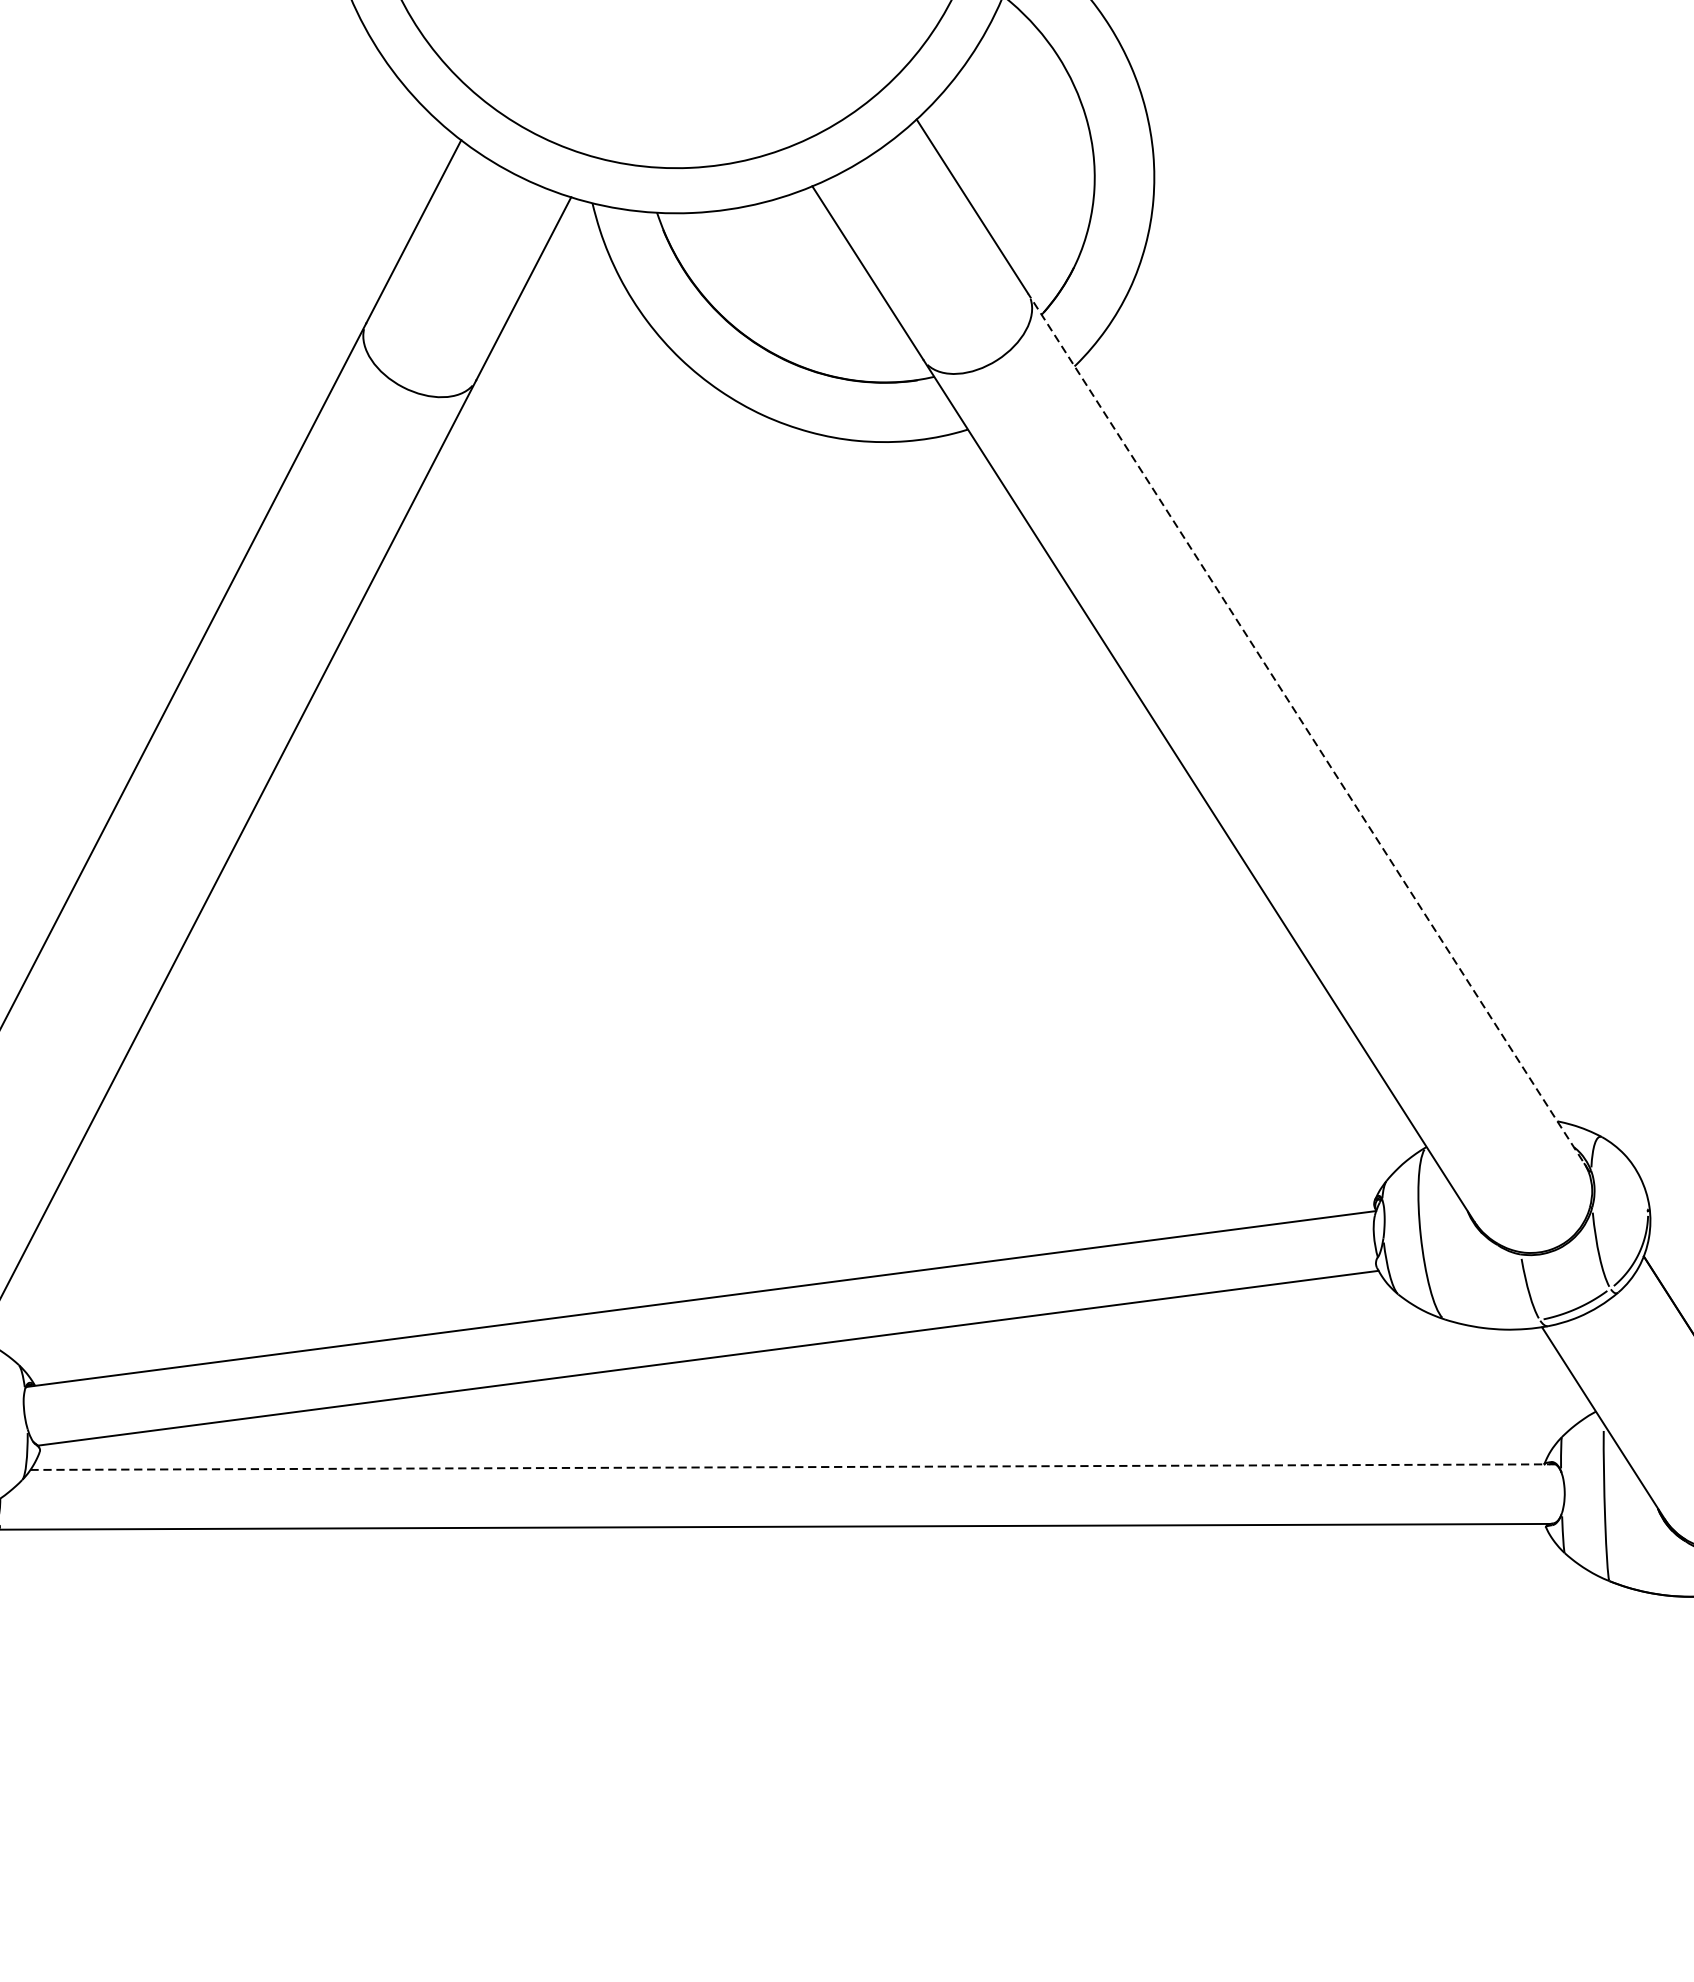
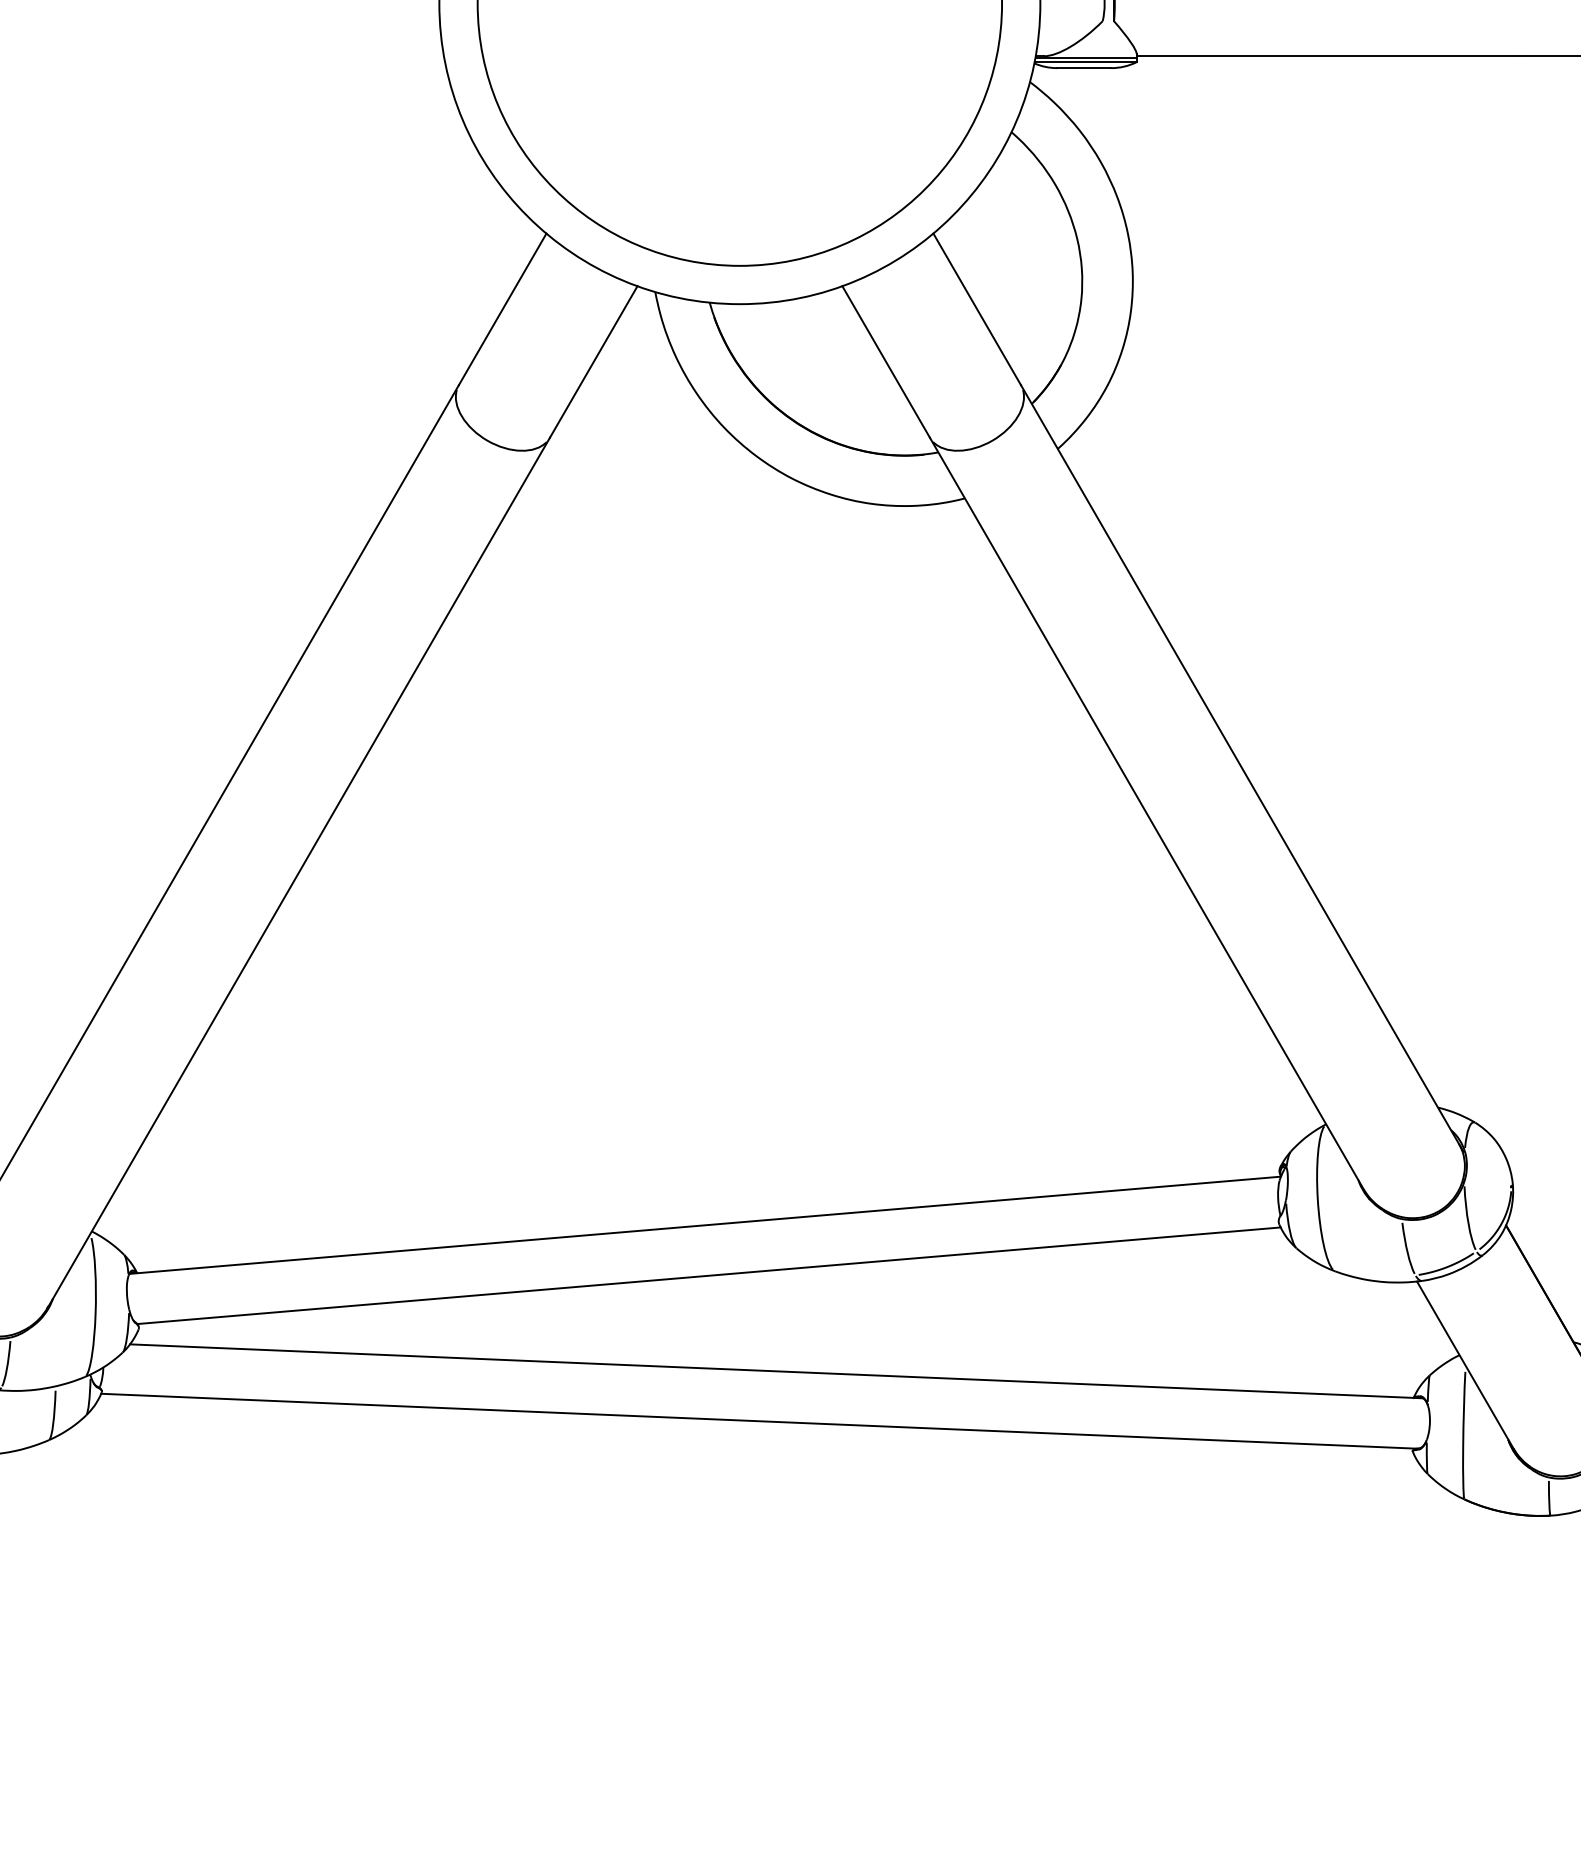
line: (1309, 732) -> (1242, 768), dashed -> solid
line: (792, 1467) -> (776, 1371), dashed -> solid

